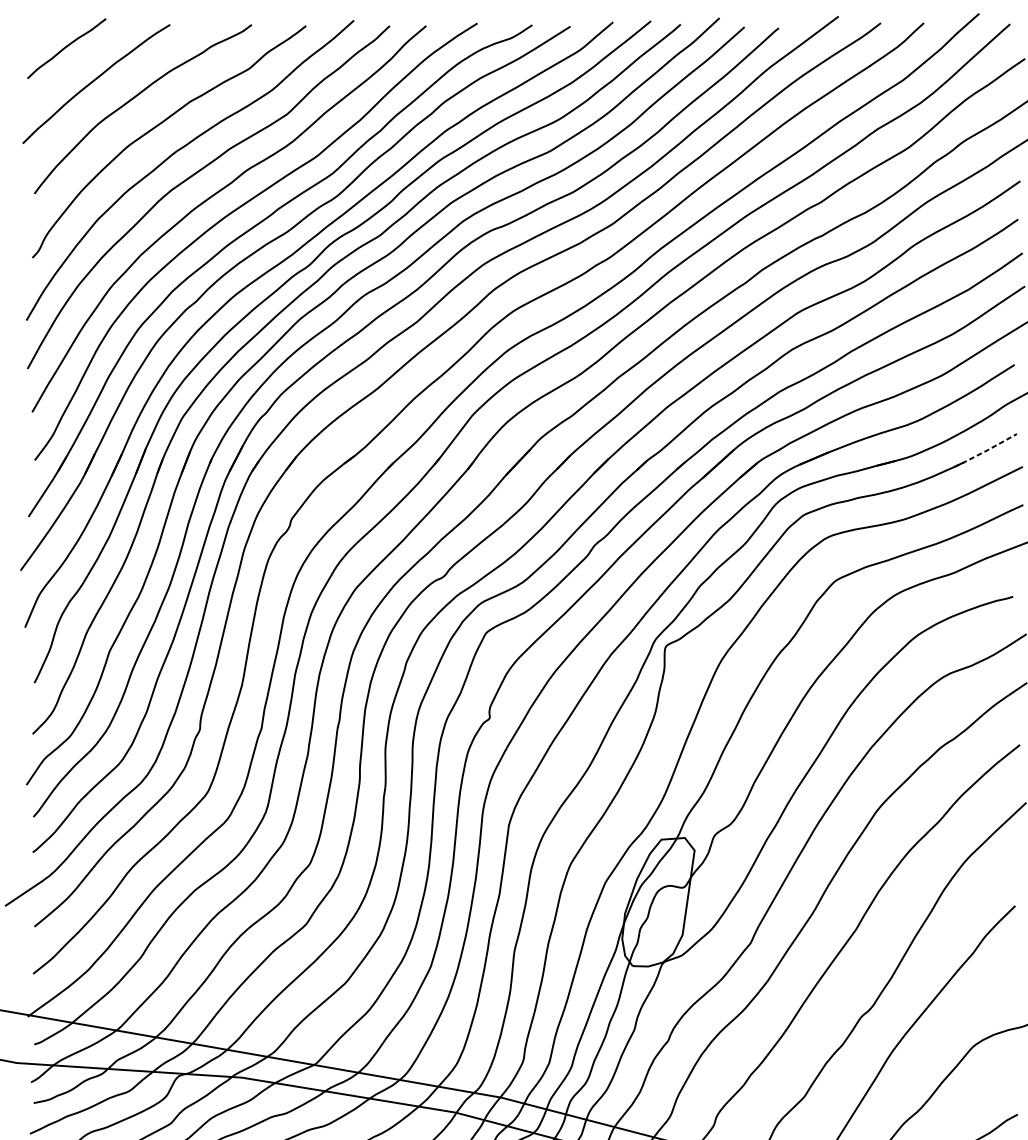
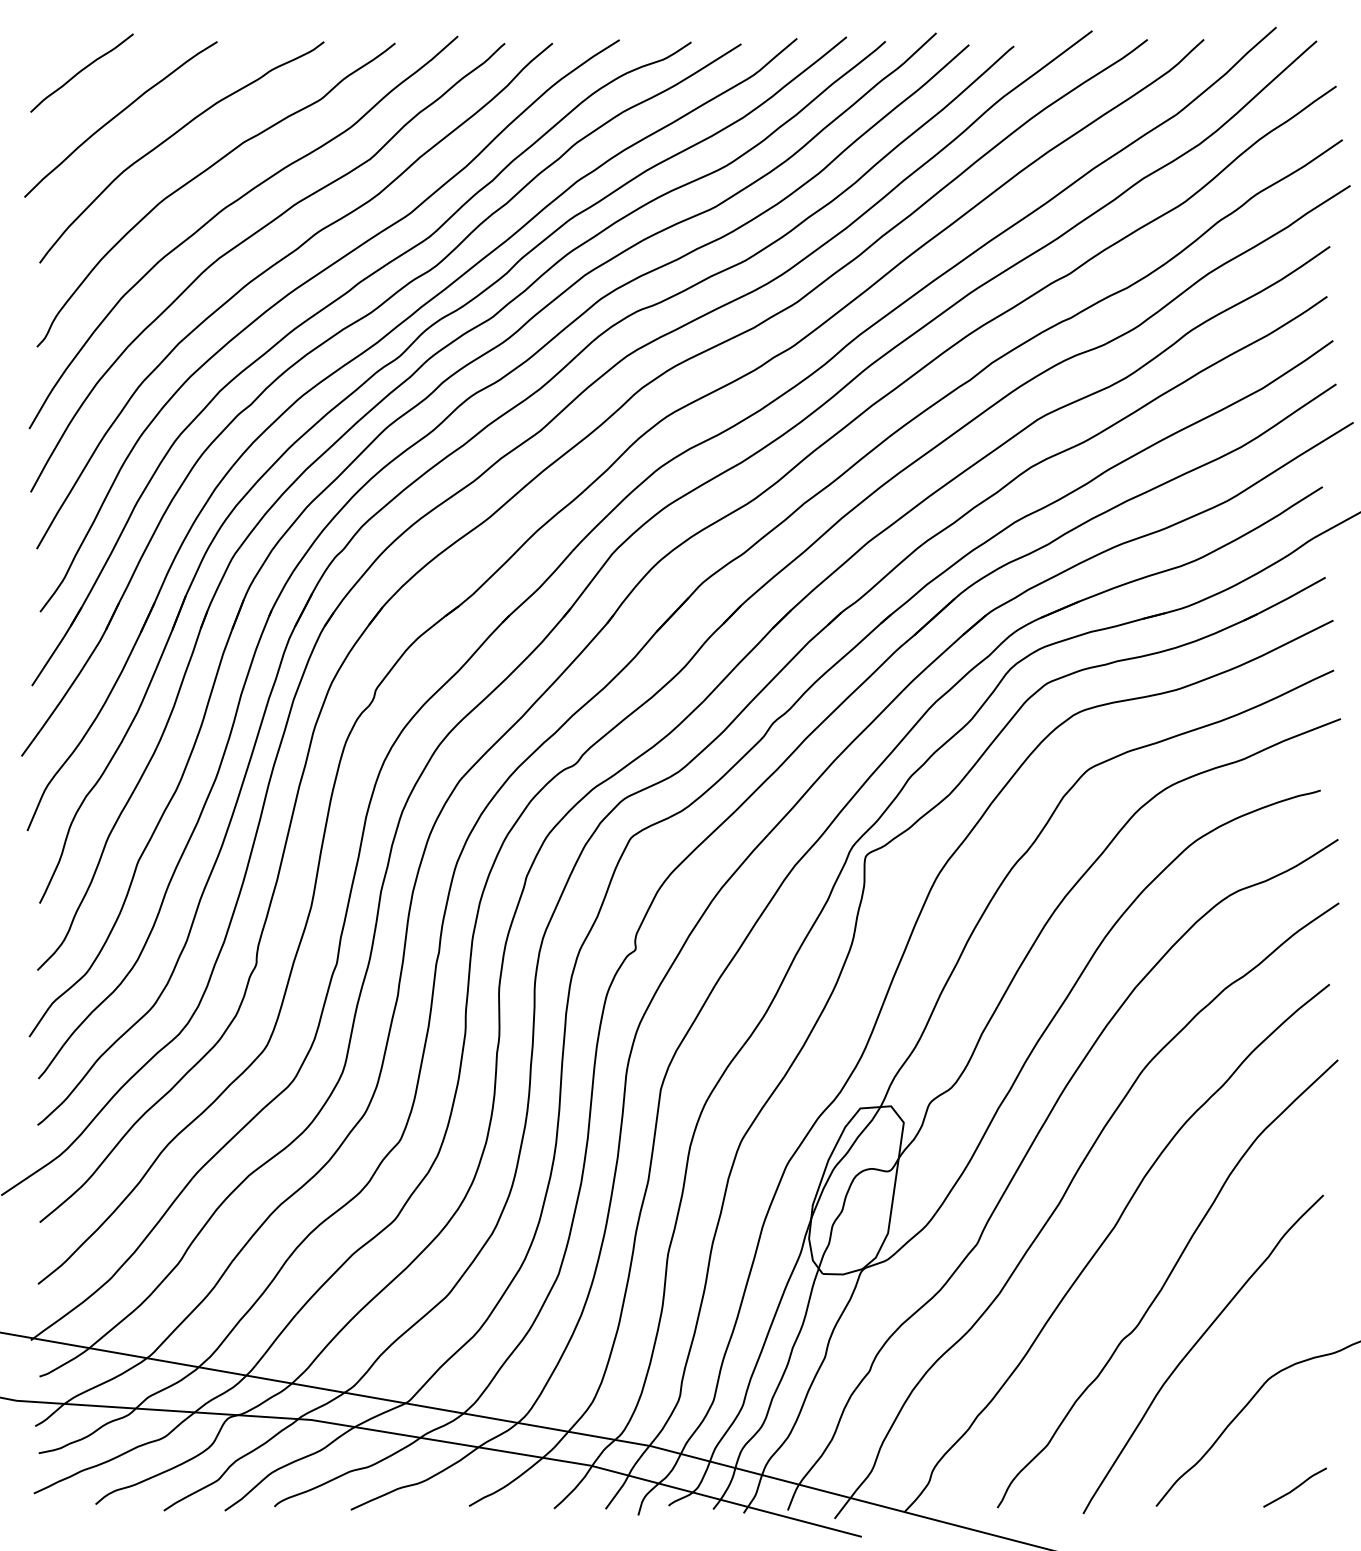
line: (986, 450) -> (1285, 599), dashed -> solid

